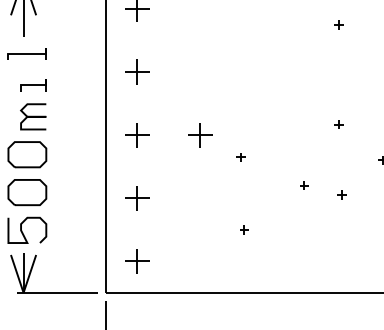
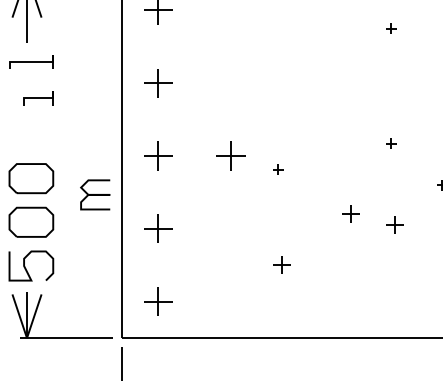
curve: (33, 116) -> (95, 194), moved
part: (241, 157) -> (278, 169), moved
part: (304, 185) -> (351, 214), size x1.6
part: (341, 195) -> (394, 225), size x1.6
part: (243, 229) -> (281, 265), size x1.6

